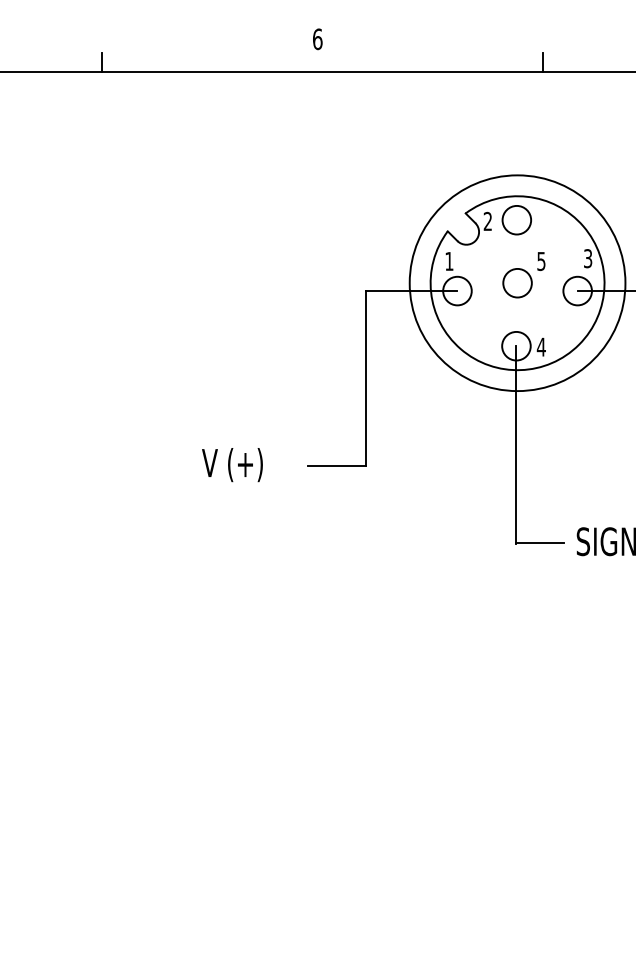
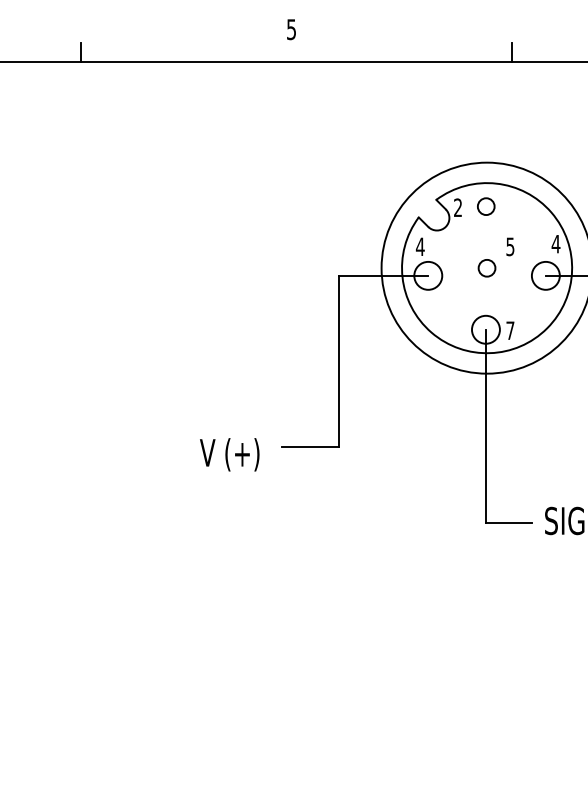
text: (317, 39) -> (291, 29), 6 -> 5
circle: (516, 220) -> (486, 206), size x0.6
text: (587, 258) -> (555, 243), 3 -> 4
text: (448, 261) -> (419, 246), 1 -> 4
circle: (517, 283) -> (486, 268), size x0.6
text: (540, 346) -> (509, 330), 4 -> 7
text: (232, 465) -> (229, 455), moved

